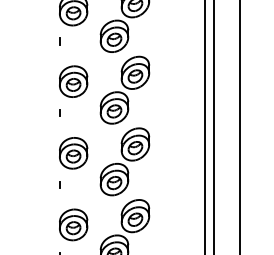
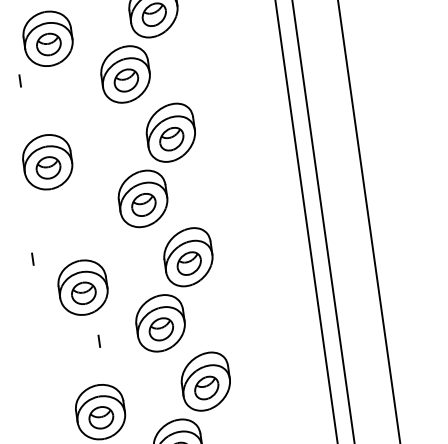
line: (59, 41) -> (20, 80), moved
part: (73, 81) -> (47, 161), moved
line: (59, 112) -> (32, 257), moved
line: (59, 184) -> (99, 340), moved

